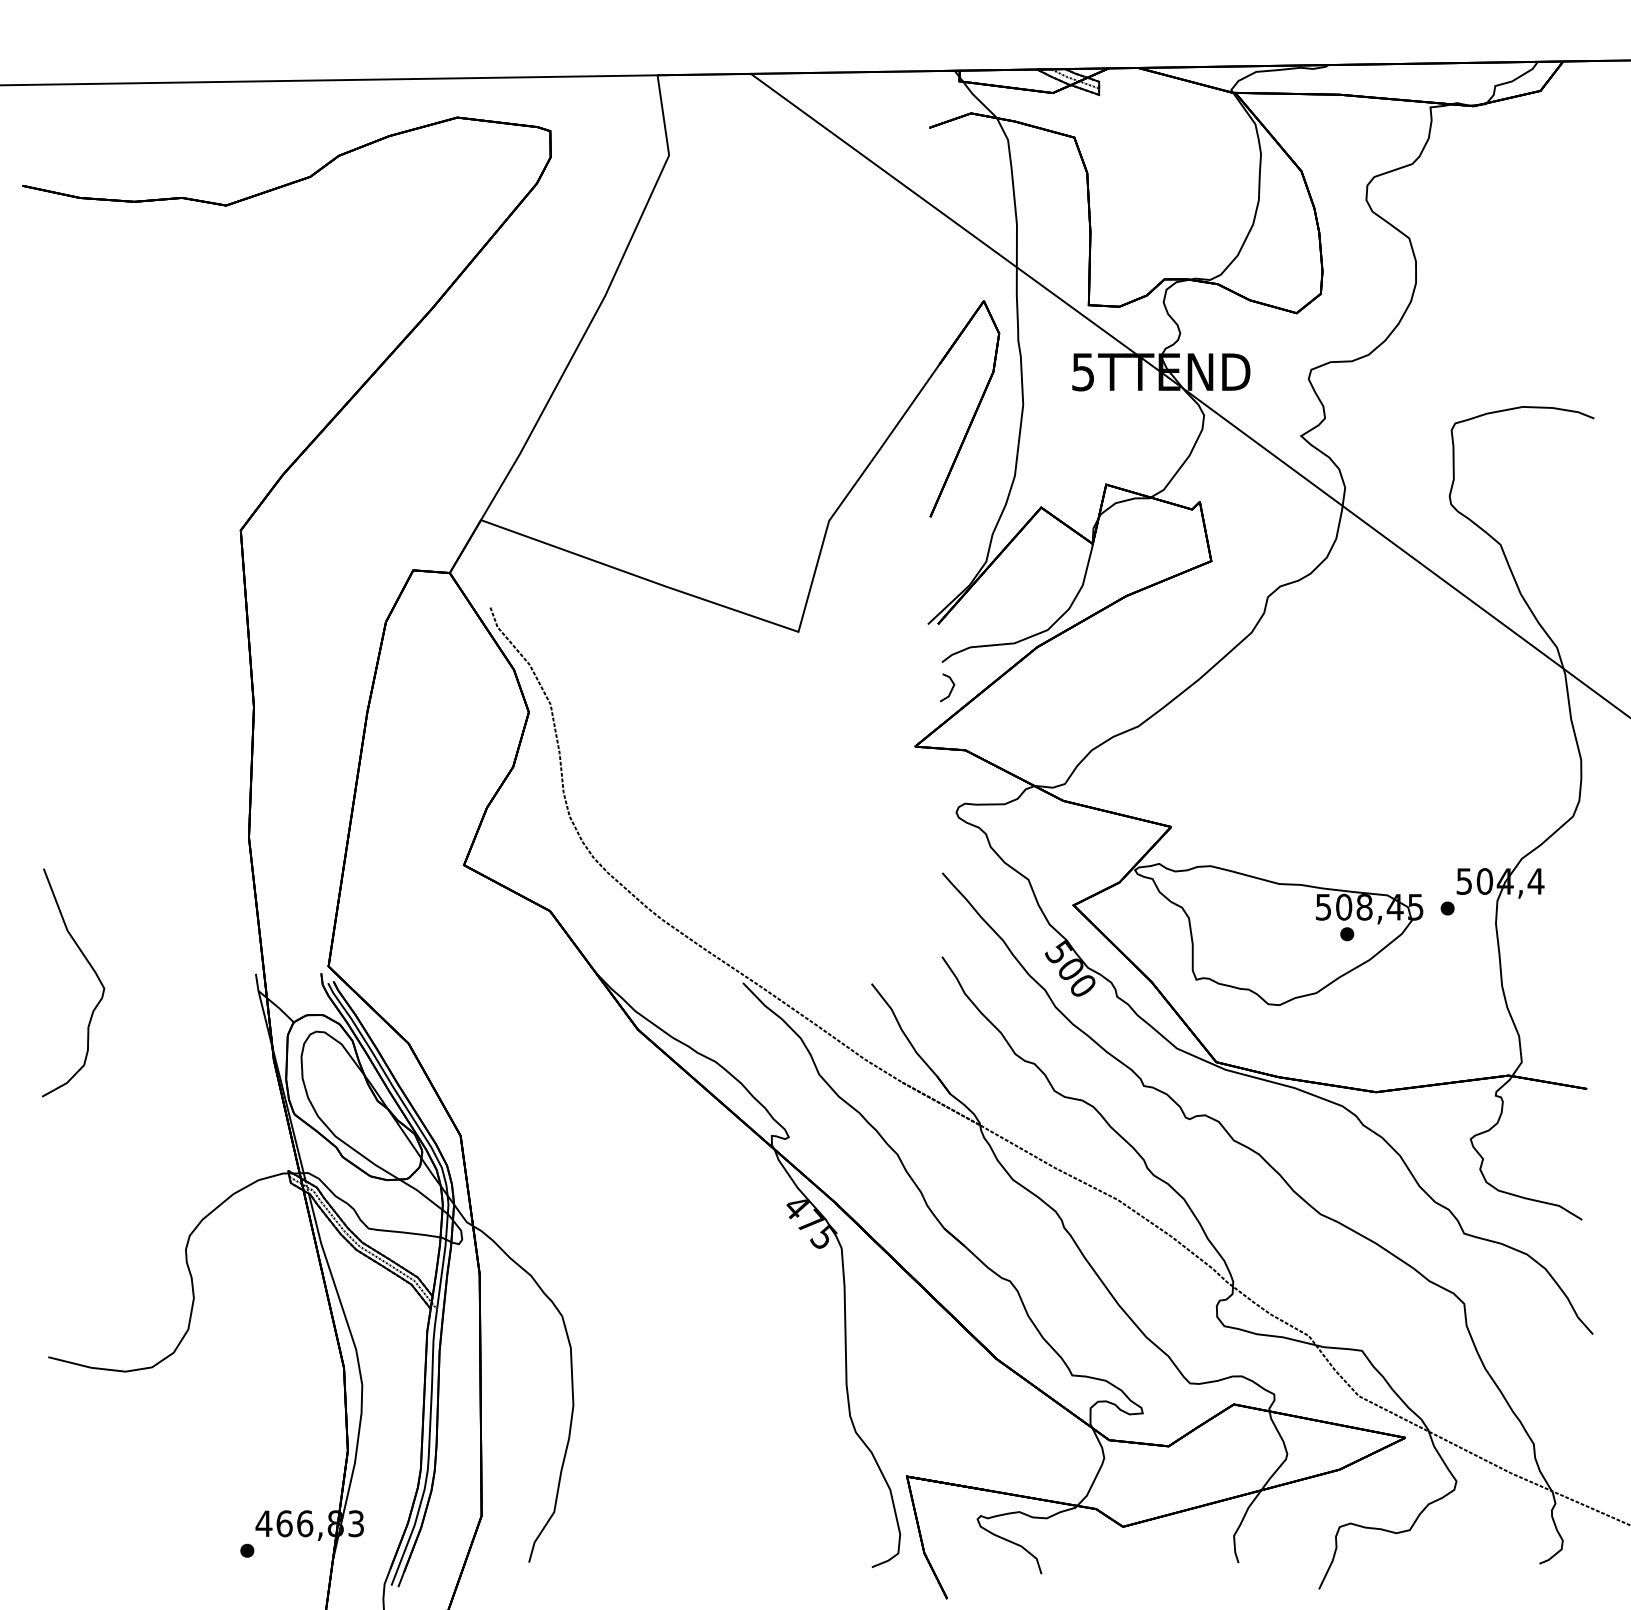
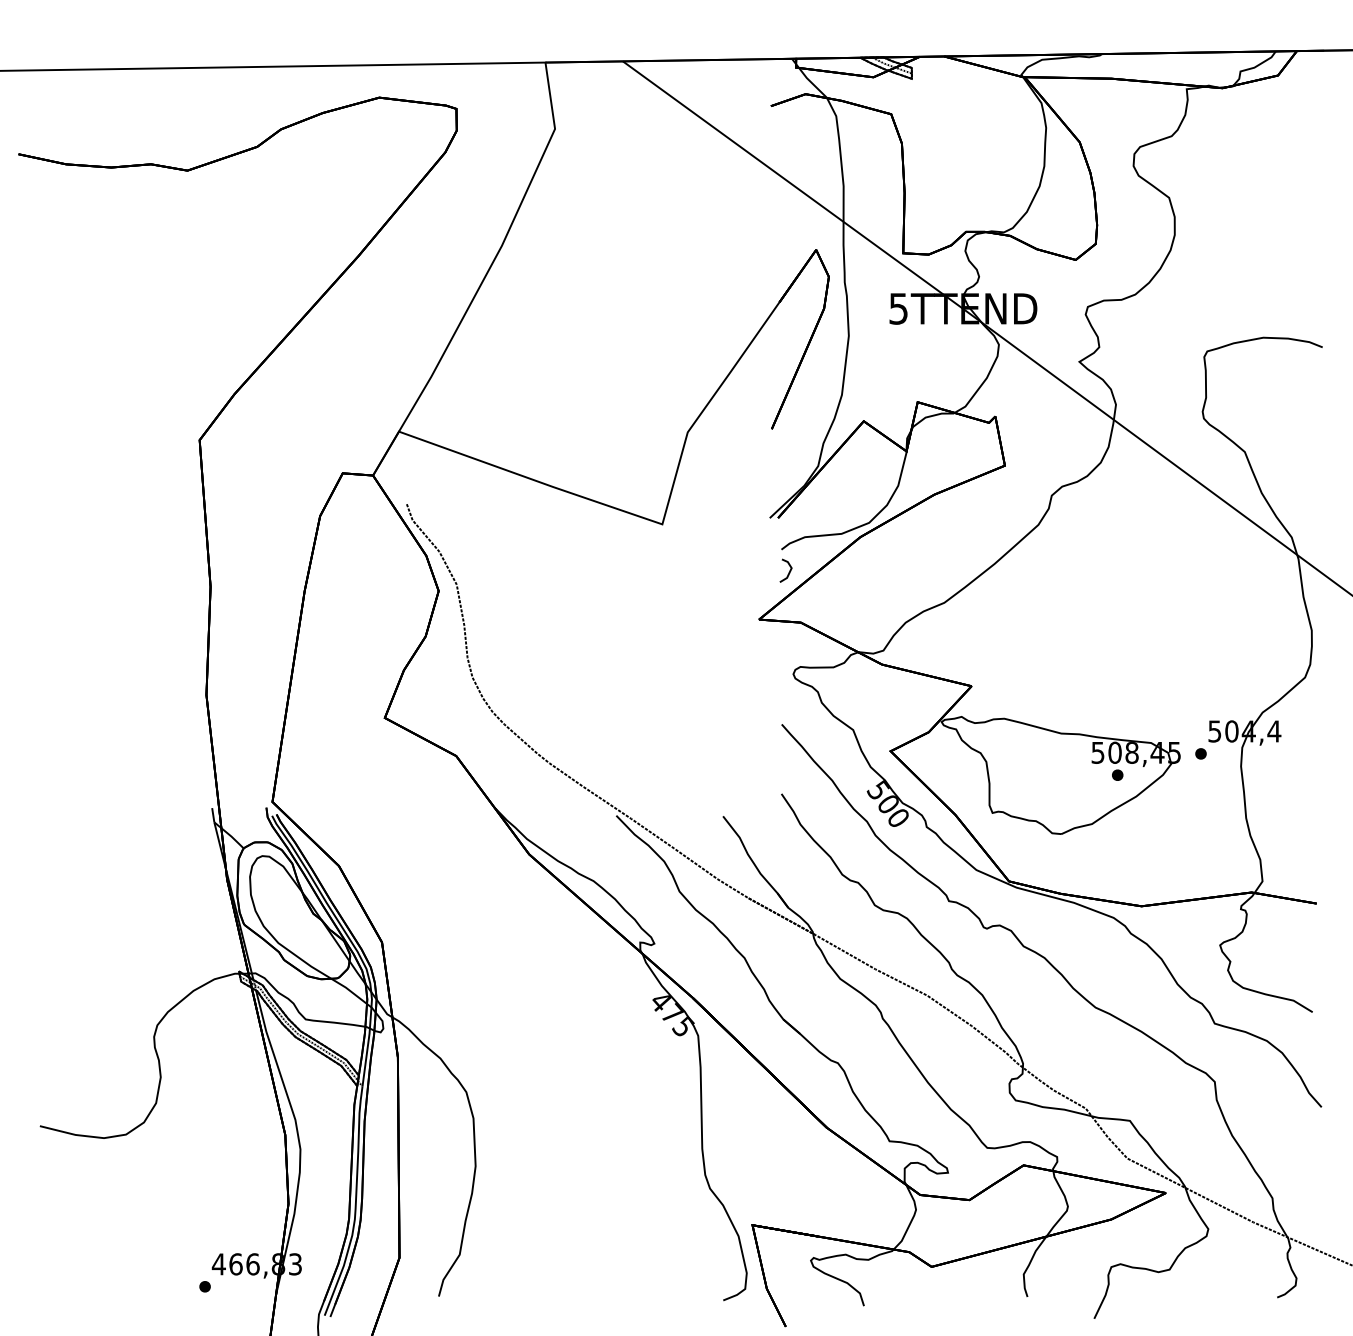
curve: (91, 968) -> (75, 803), removed

